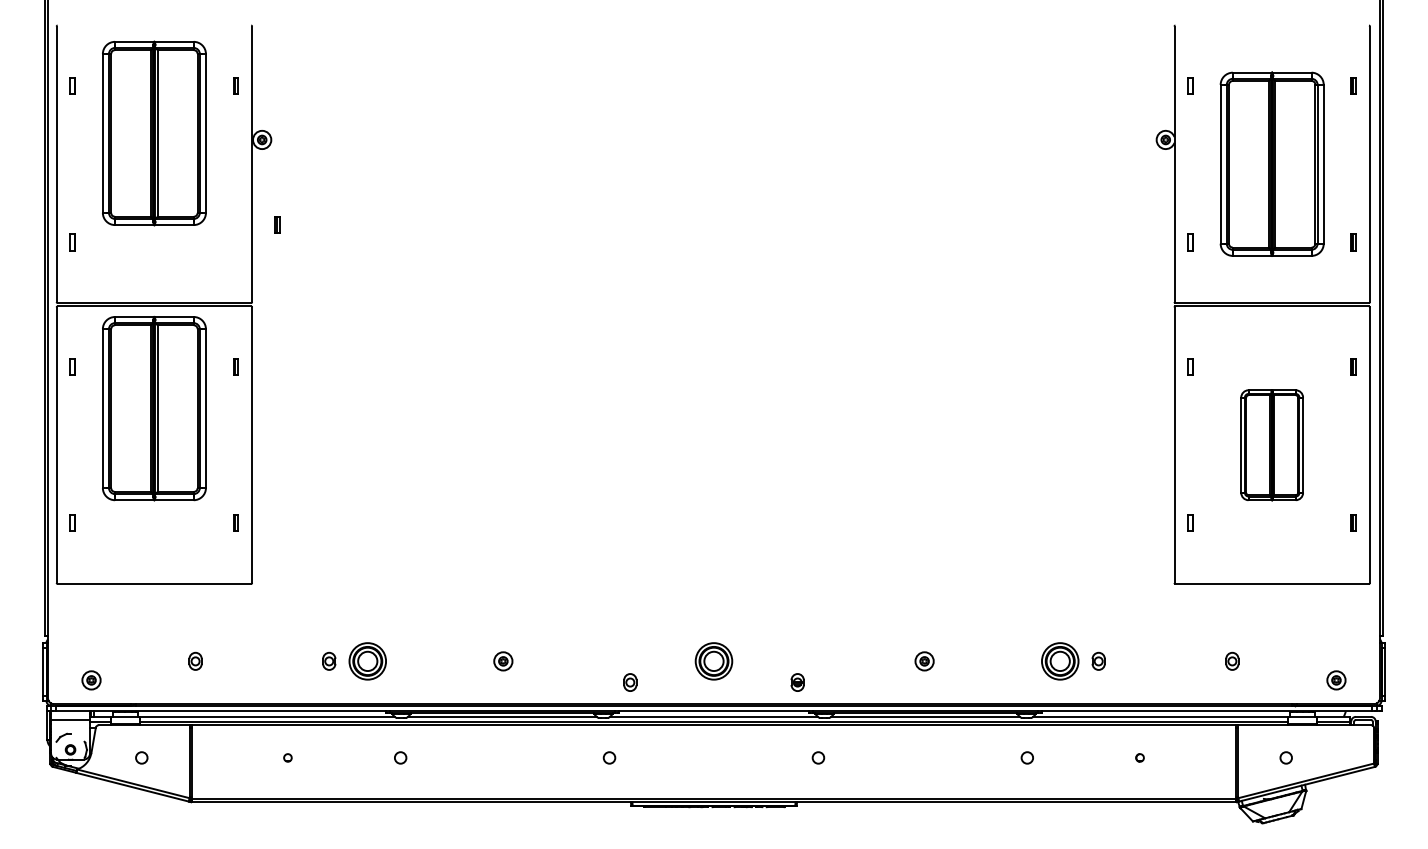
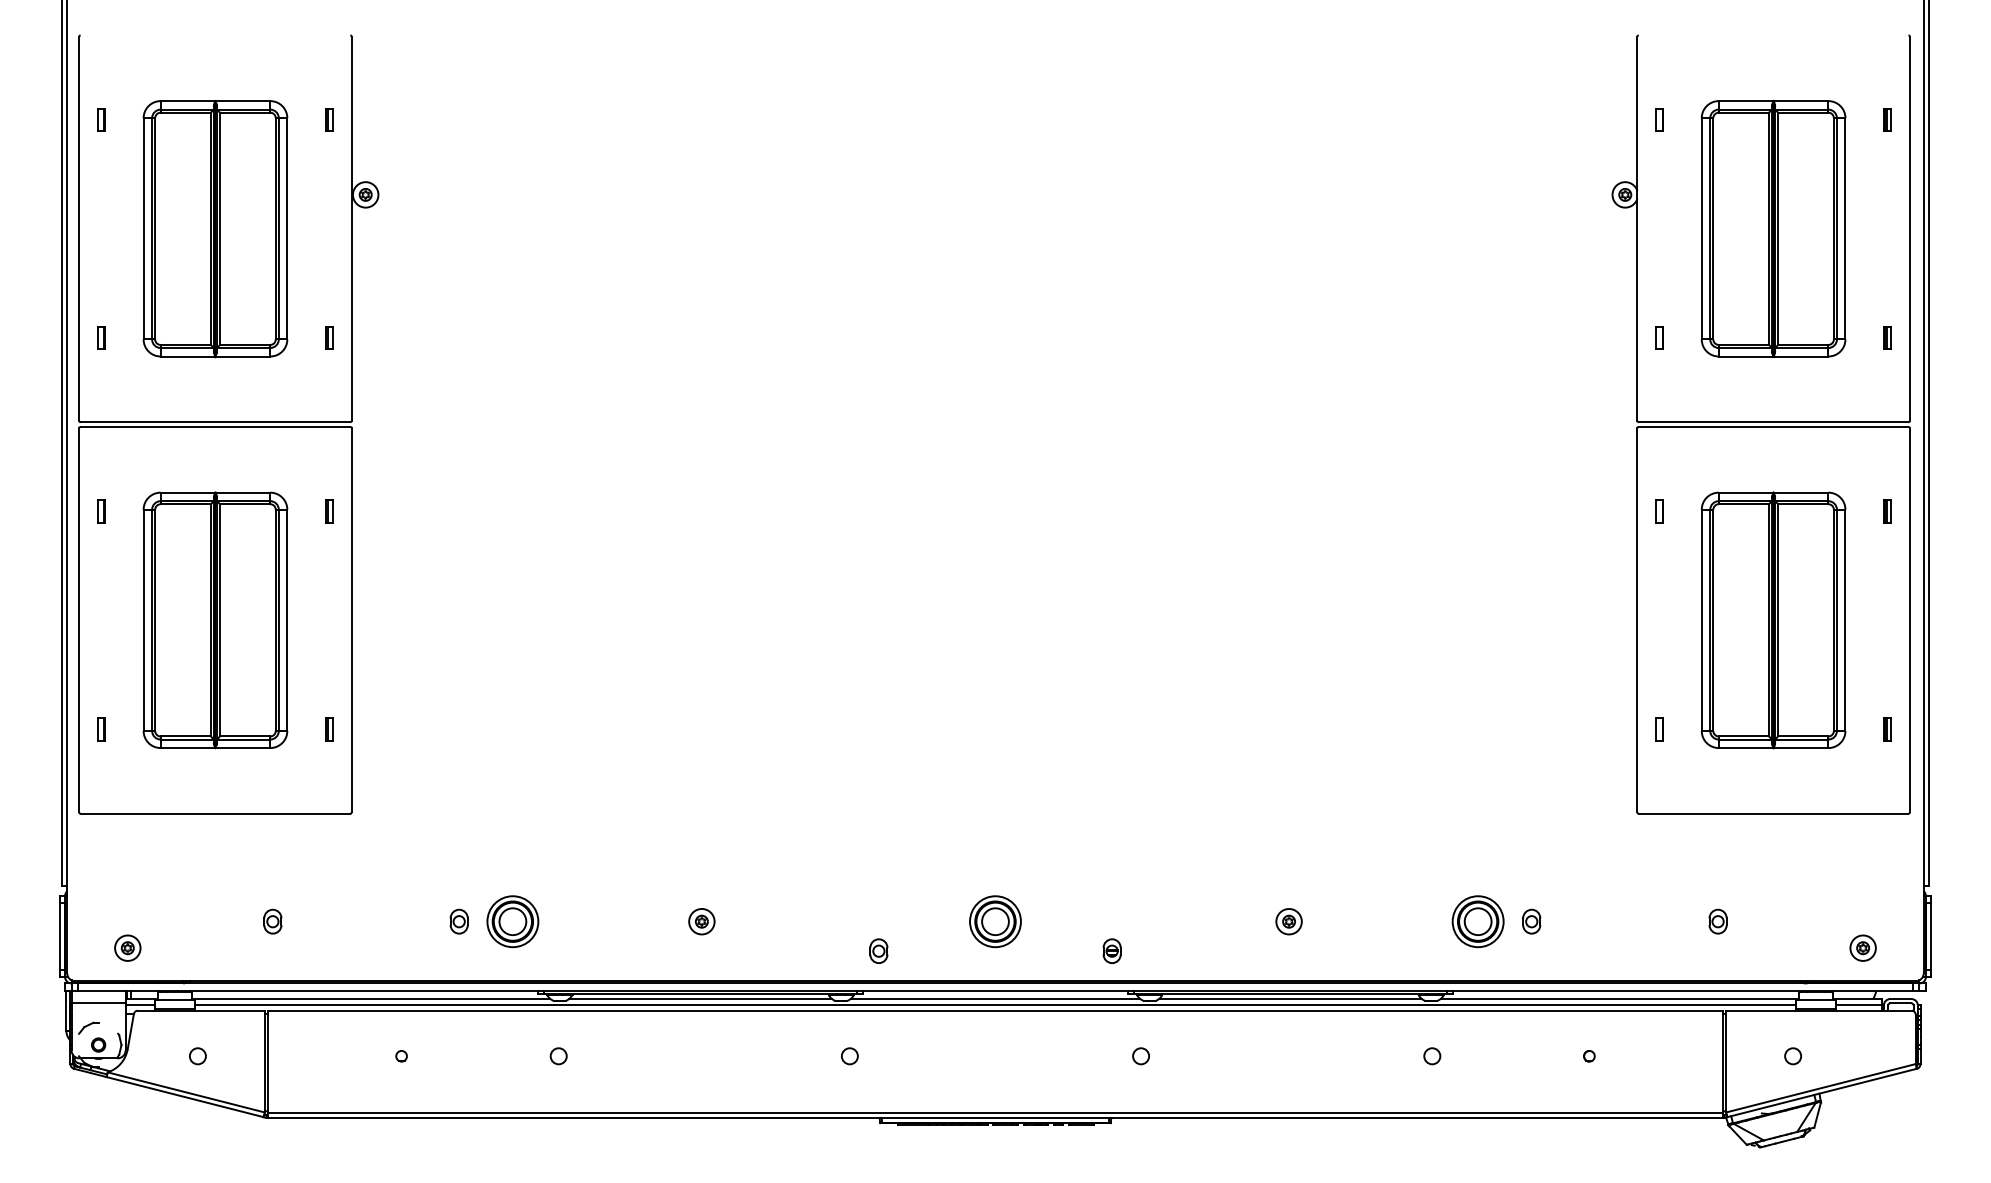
part: (154, 133) -> (215, 229), moved
part: (277, 225) -> (329, 337), moved
part: (154, 408) -> (215, 620), moved
part: (1272, 445) -> (1773, 620), size x1.67

